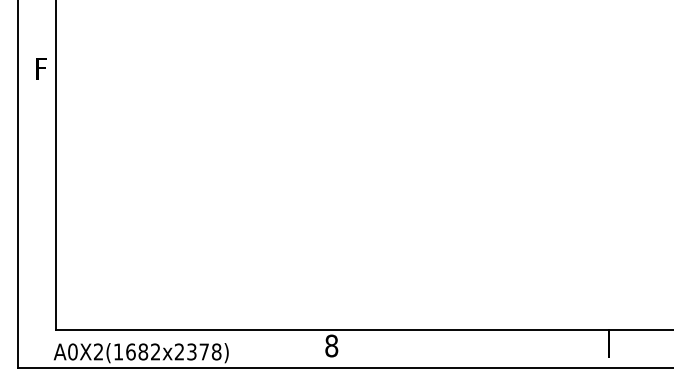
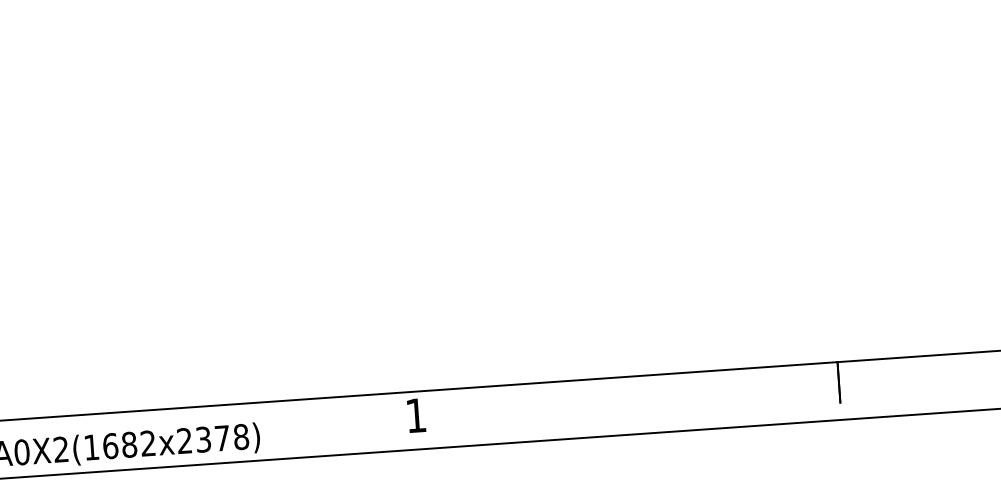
text: (331, 345) -> (415, 414), 8 -> 1

